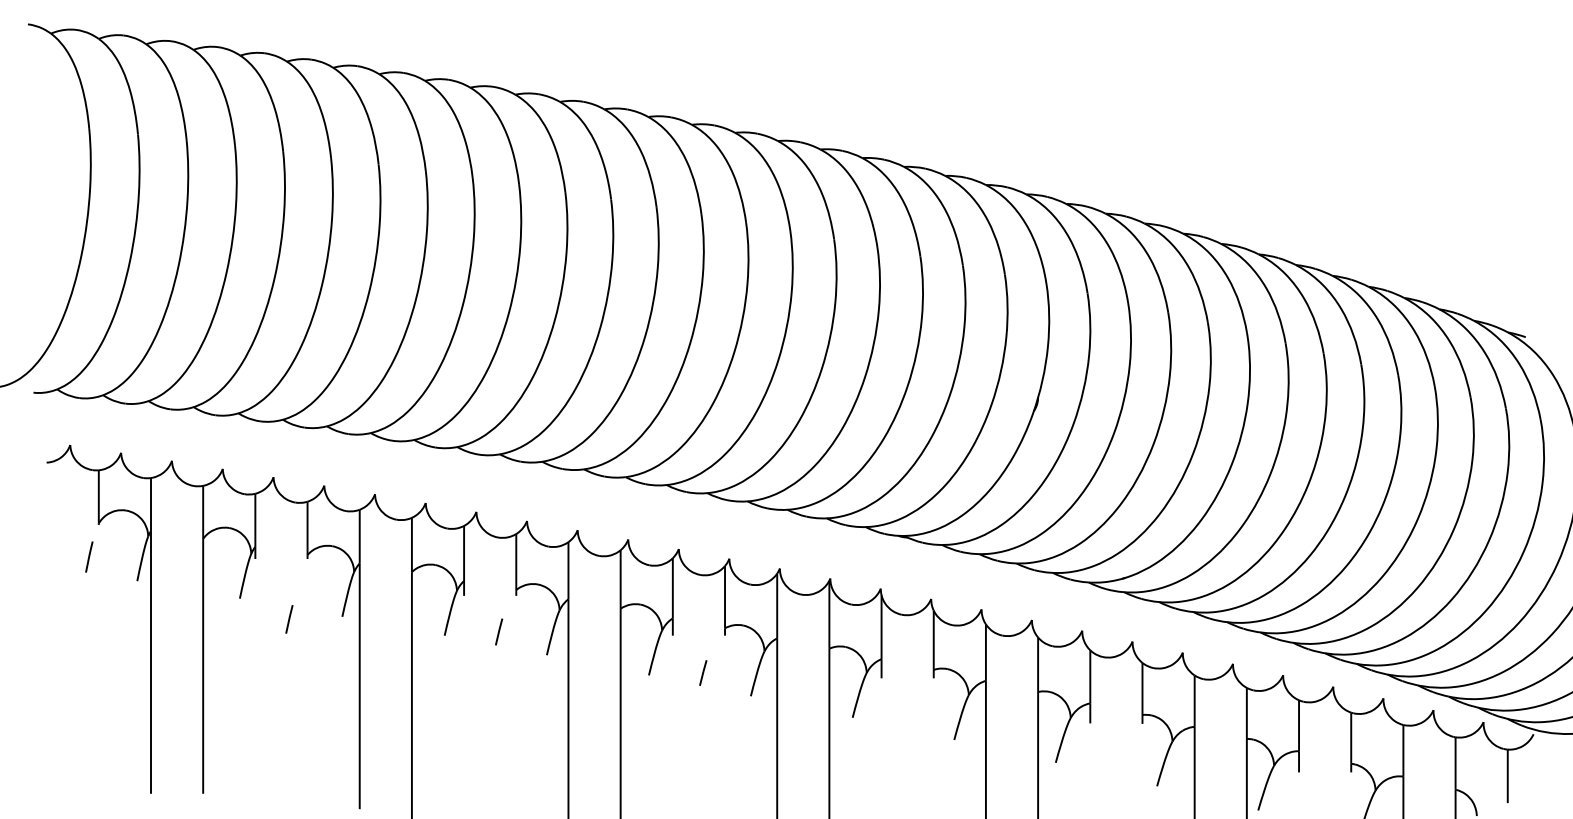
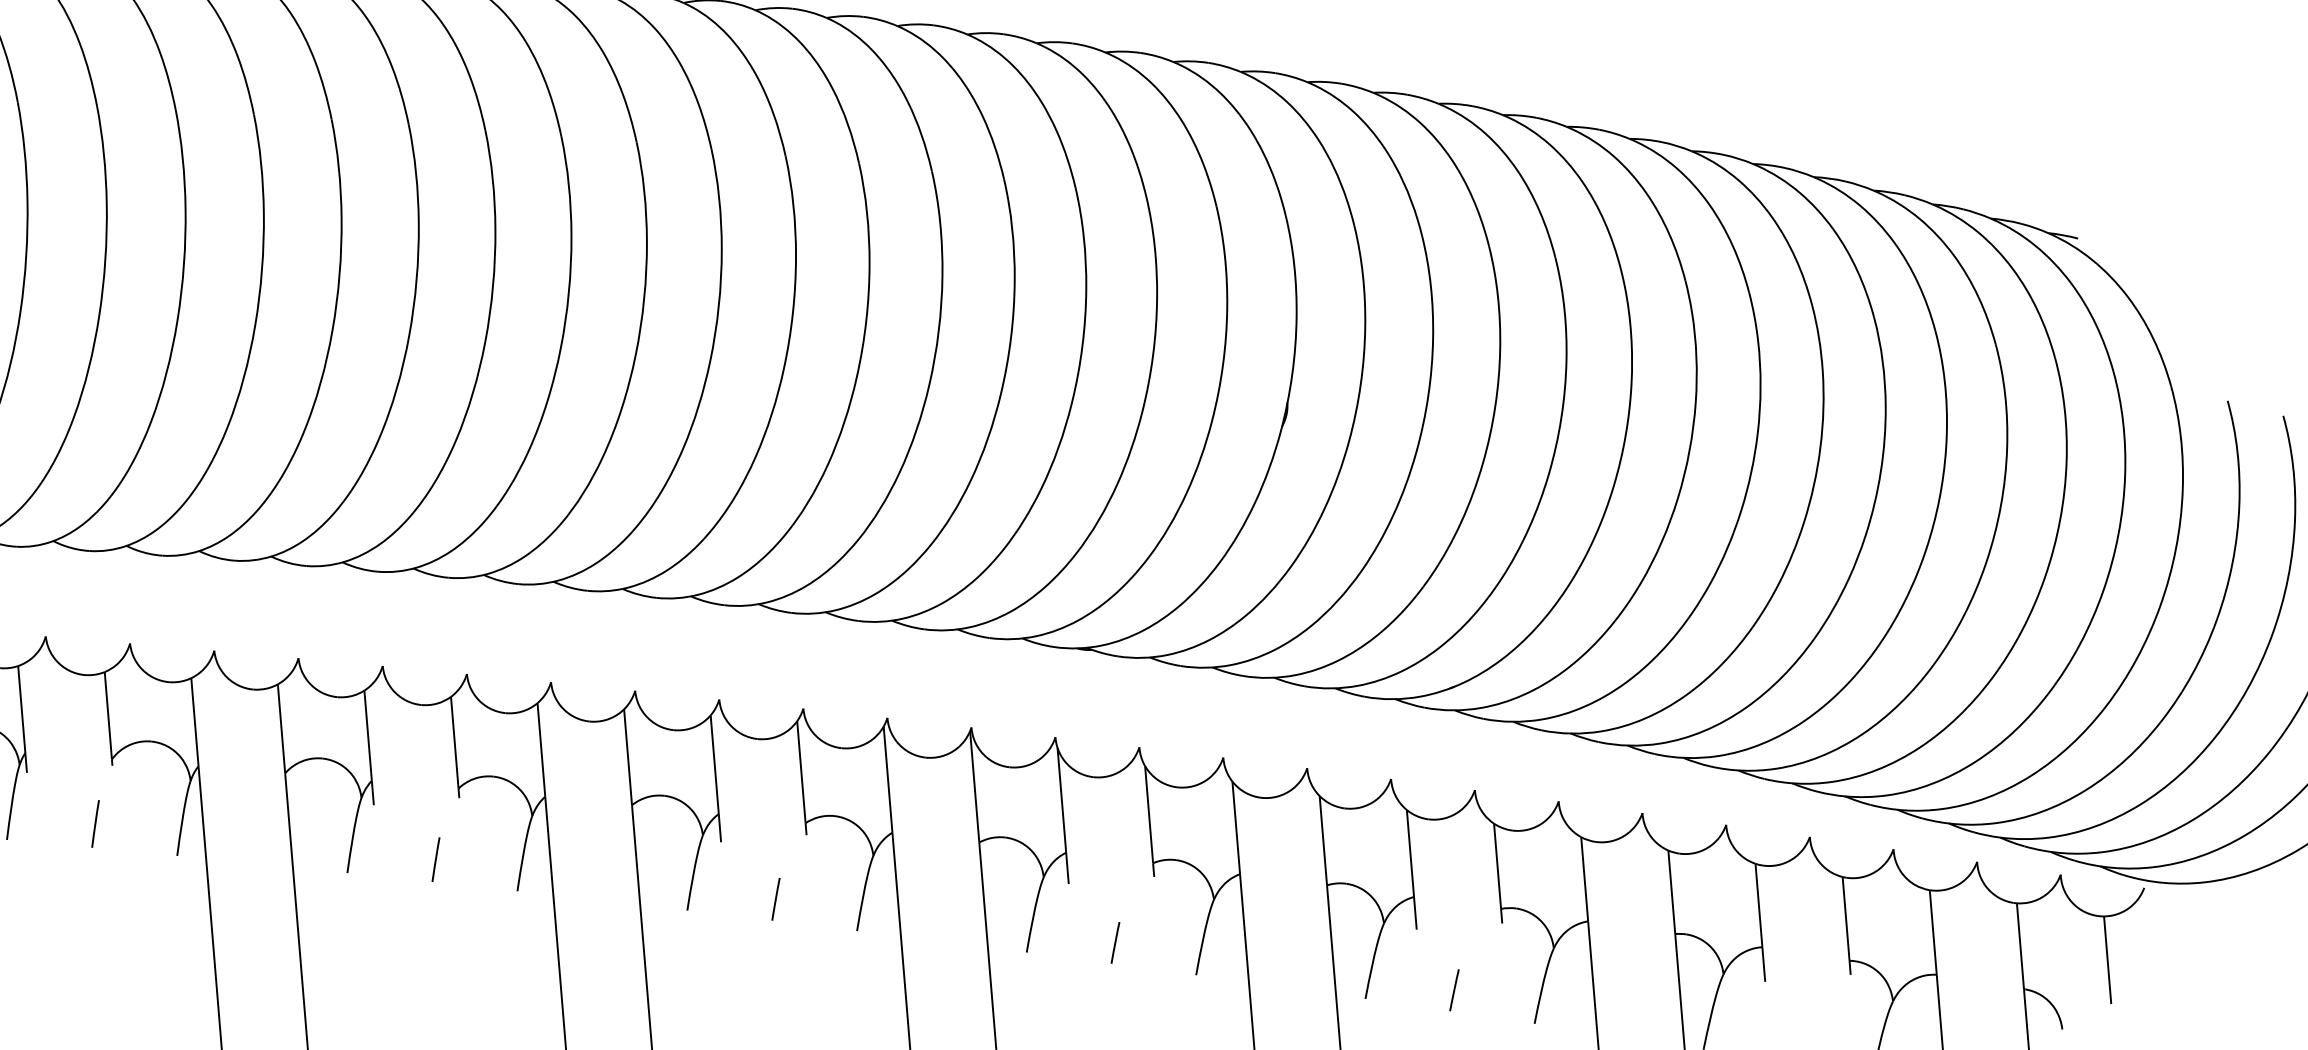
line: (289, 619) -> (95, 824), moved
line: (906, 715) -> (1114, 941), added
line: (1109, 761) -> (1453, 989), added

